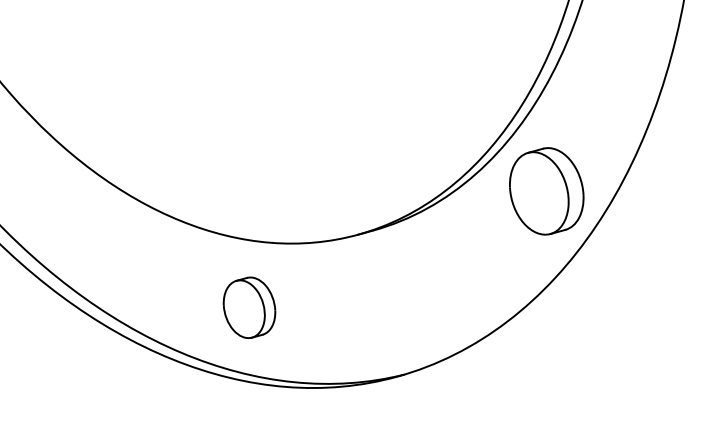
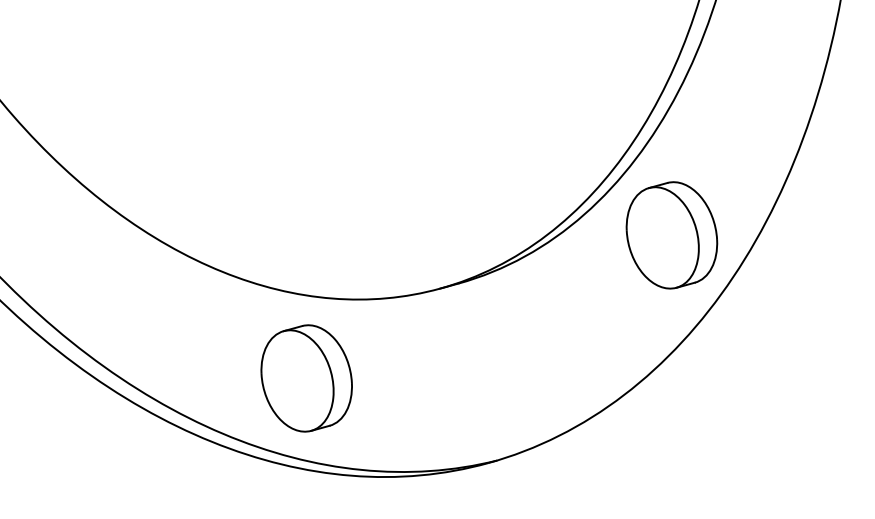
part: (249, 307) -> (306, 378), size x1.43

